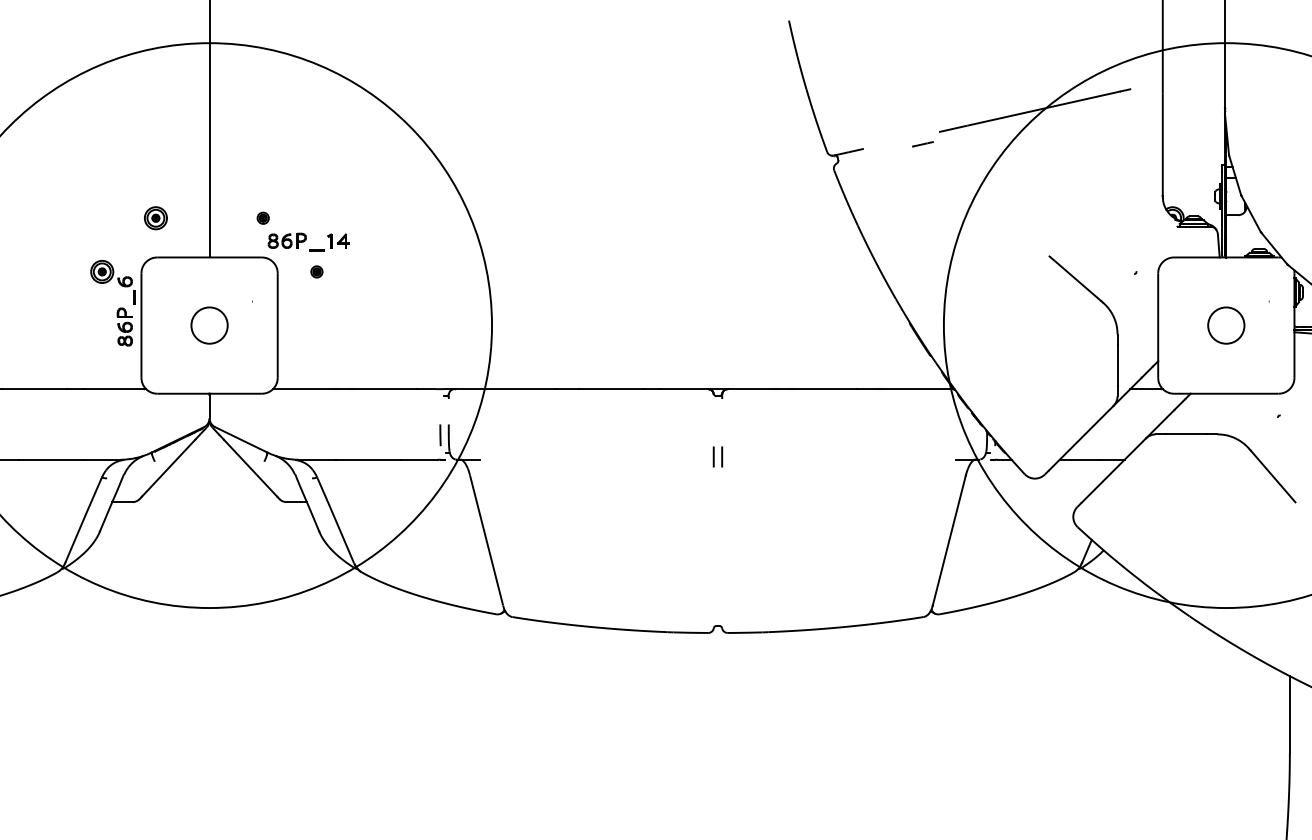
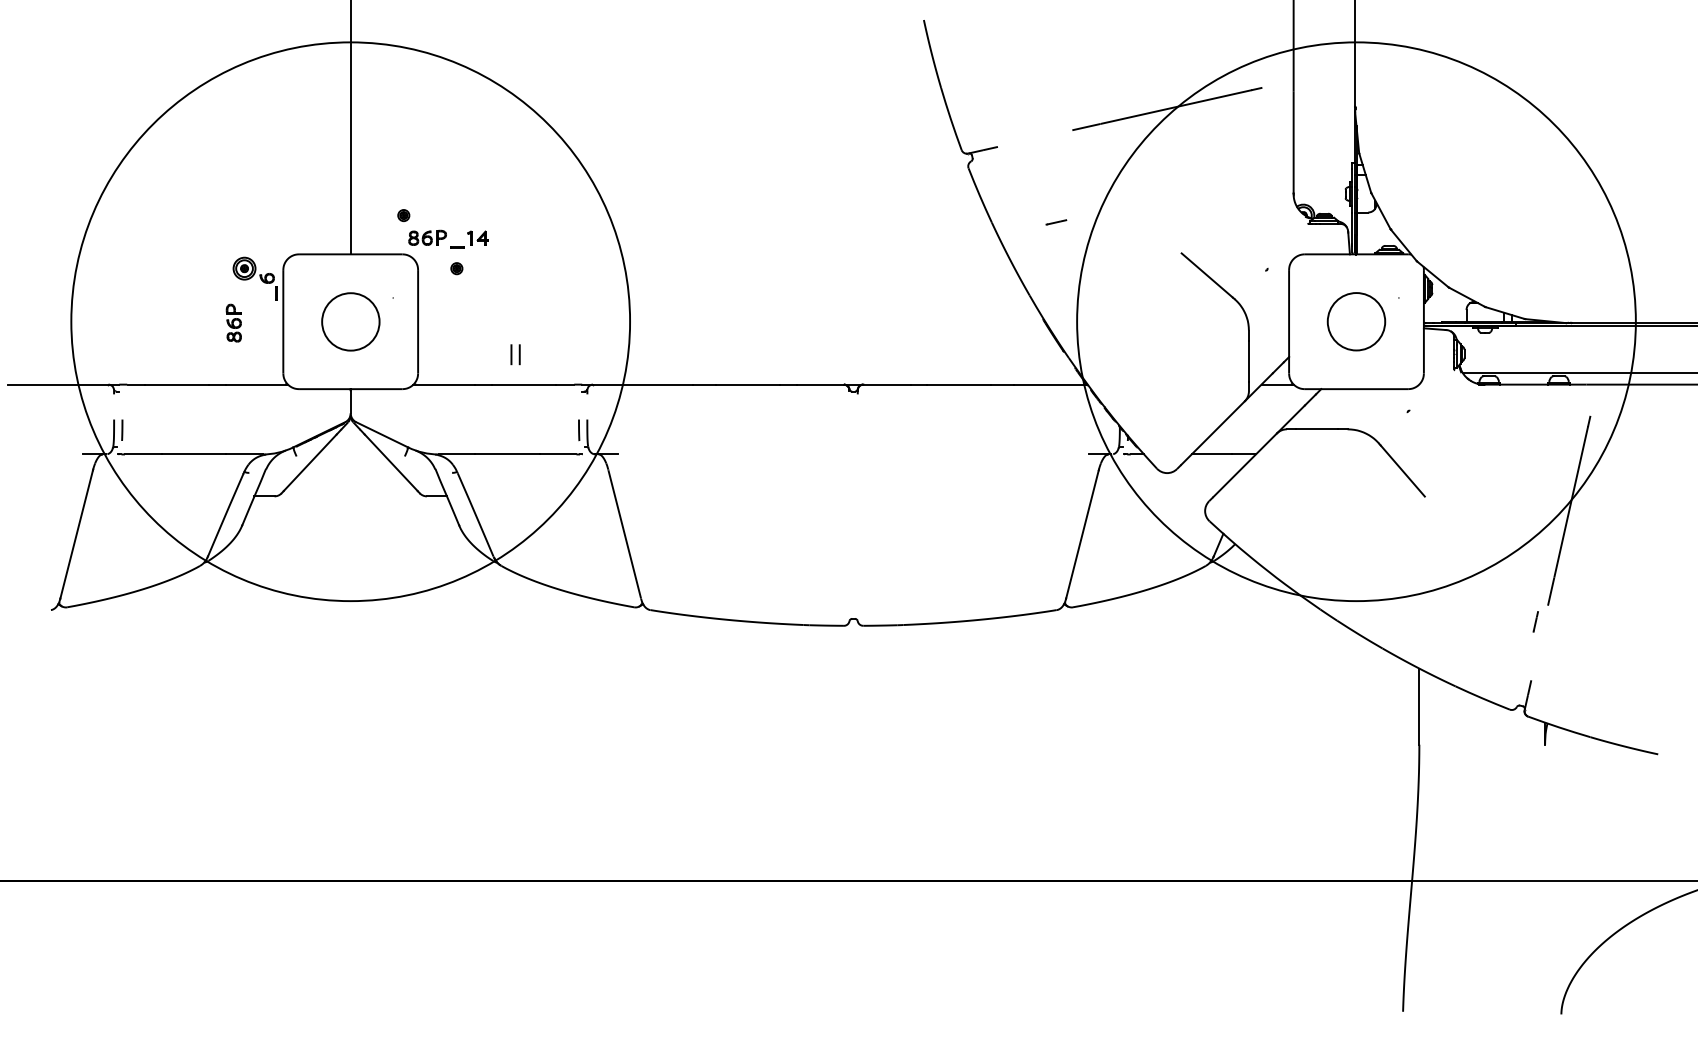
line: (923, 144) -> (1056, 222), moved
part: (155, 218) -> (297, 215), removed
circle: (209, 325) -> (350, 321), size x1.6
circle: (1226, 325) -> (1356, 321), size x1.6
part: (124, 326) -> (233, 322), moved
part: (717, 456) -> (515, 354), moved

